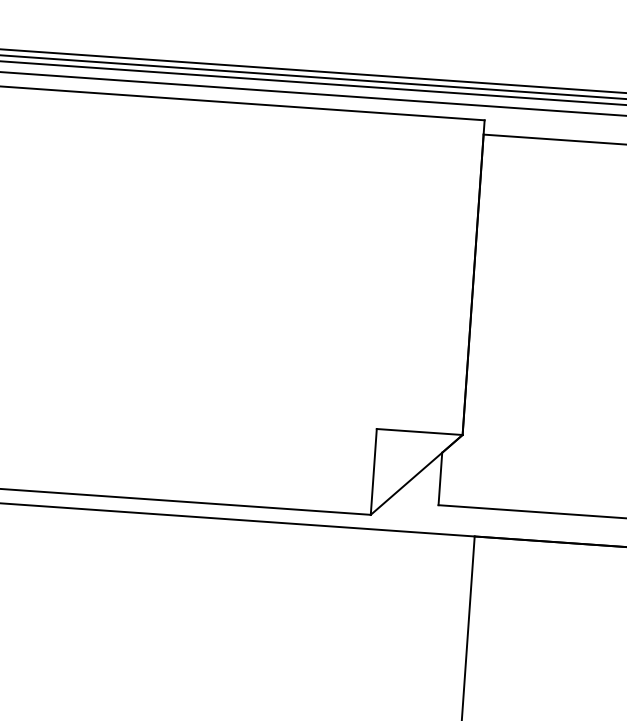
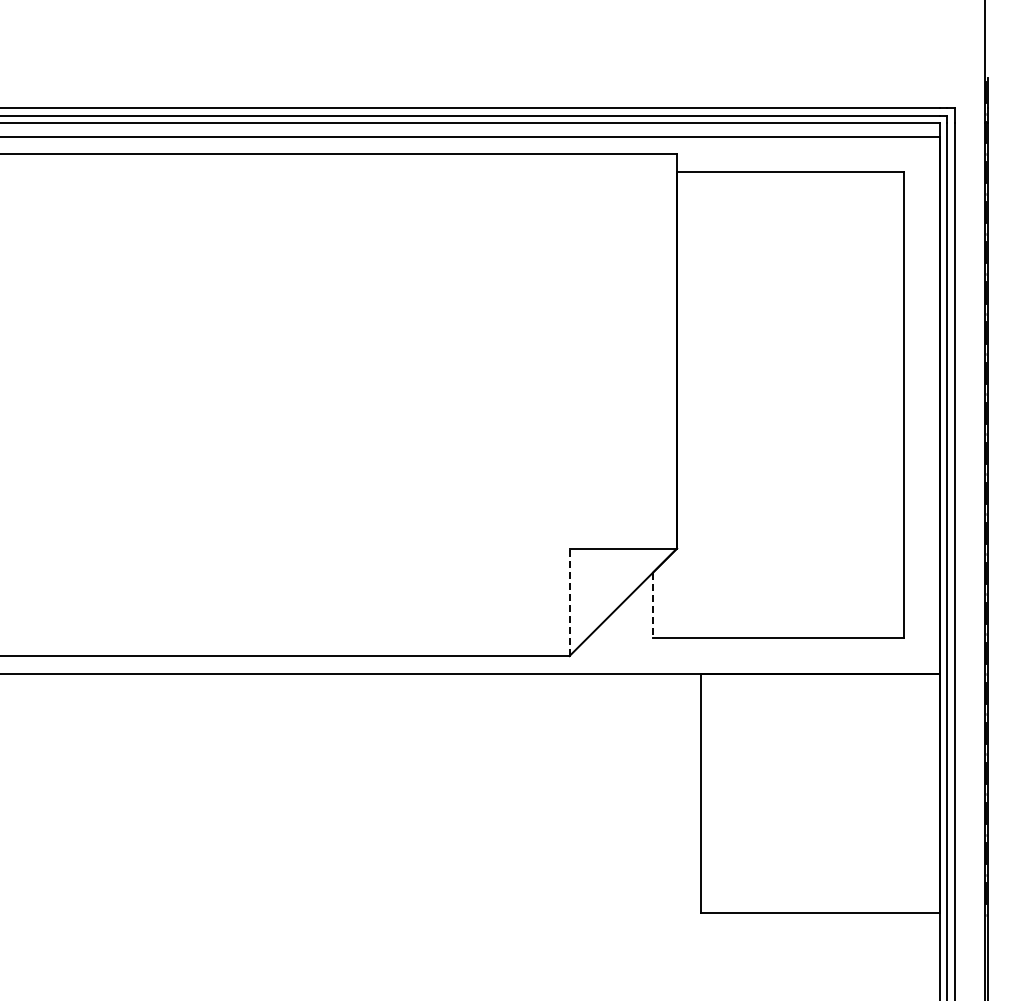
line: (373, 472) -> (569, 602), solid -> dashed
line: (440, 479) -> (653, 605), solid -> dashed

